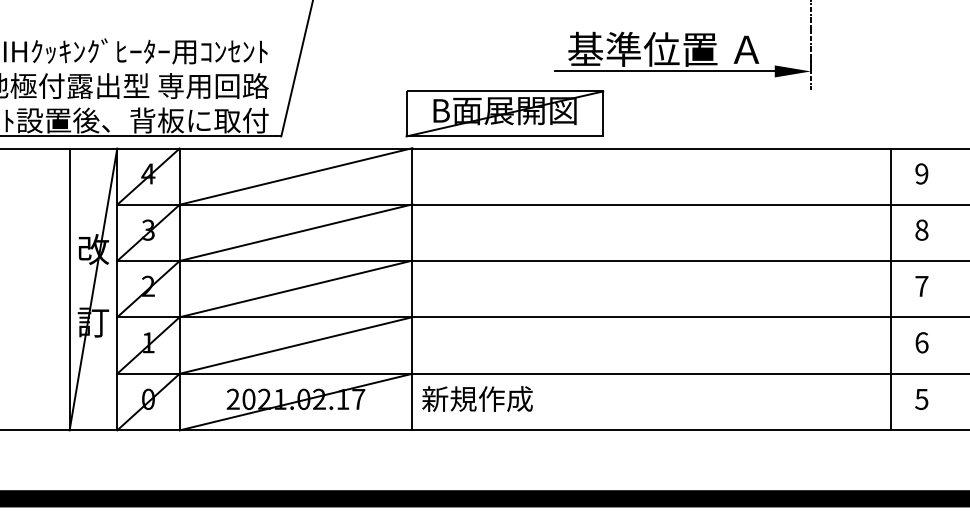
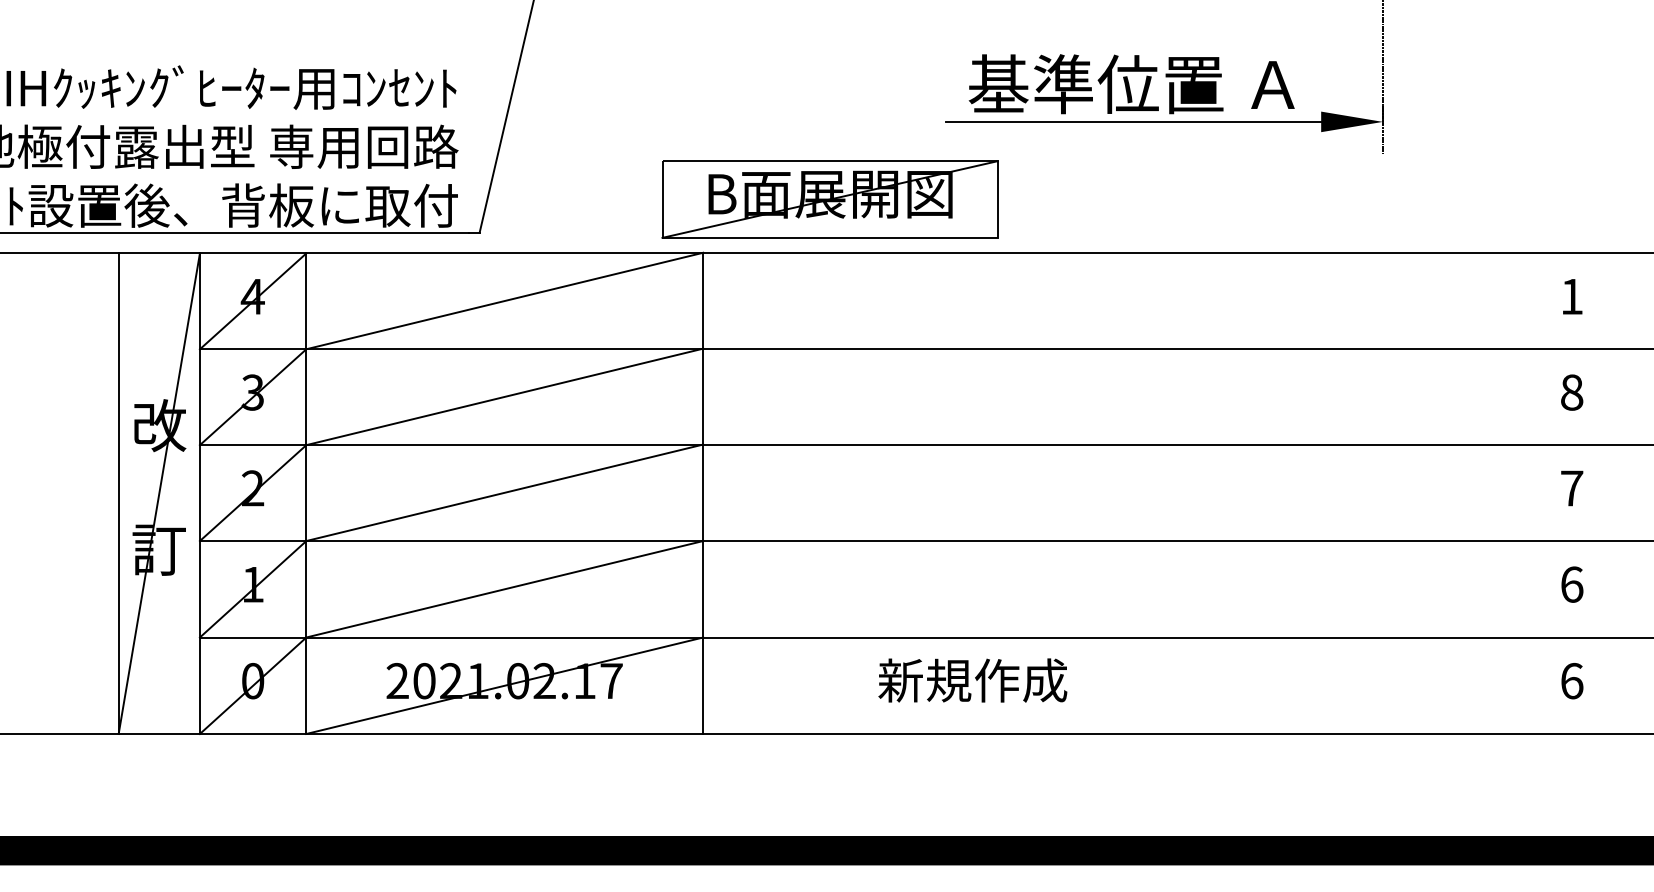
part: (504, 113) -> (829, 198), moved
text: (921, 173) -> (1571, 295), 9 -> 1
line: (890, 289) -> (1518, 493), removed
text: (477, 398) -> (972, 679), moved
text: (921, 398) -> (1571, 679), 5 -> 6

